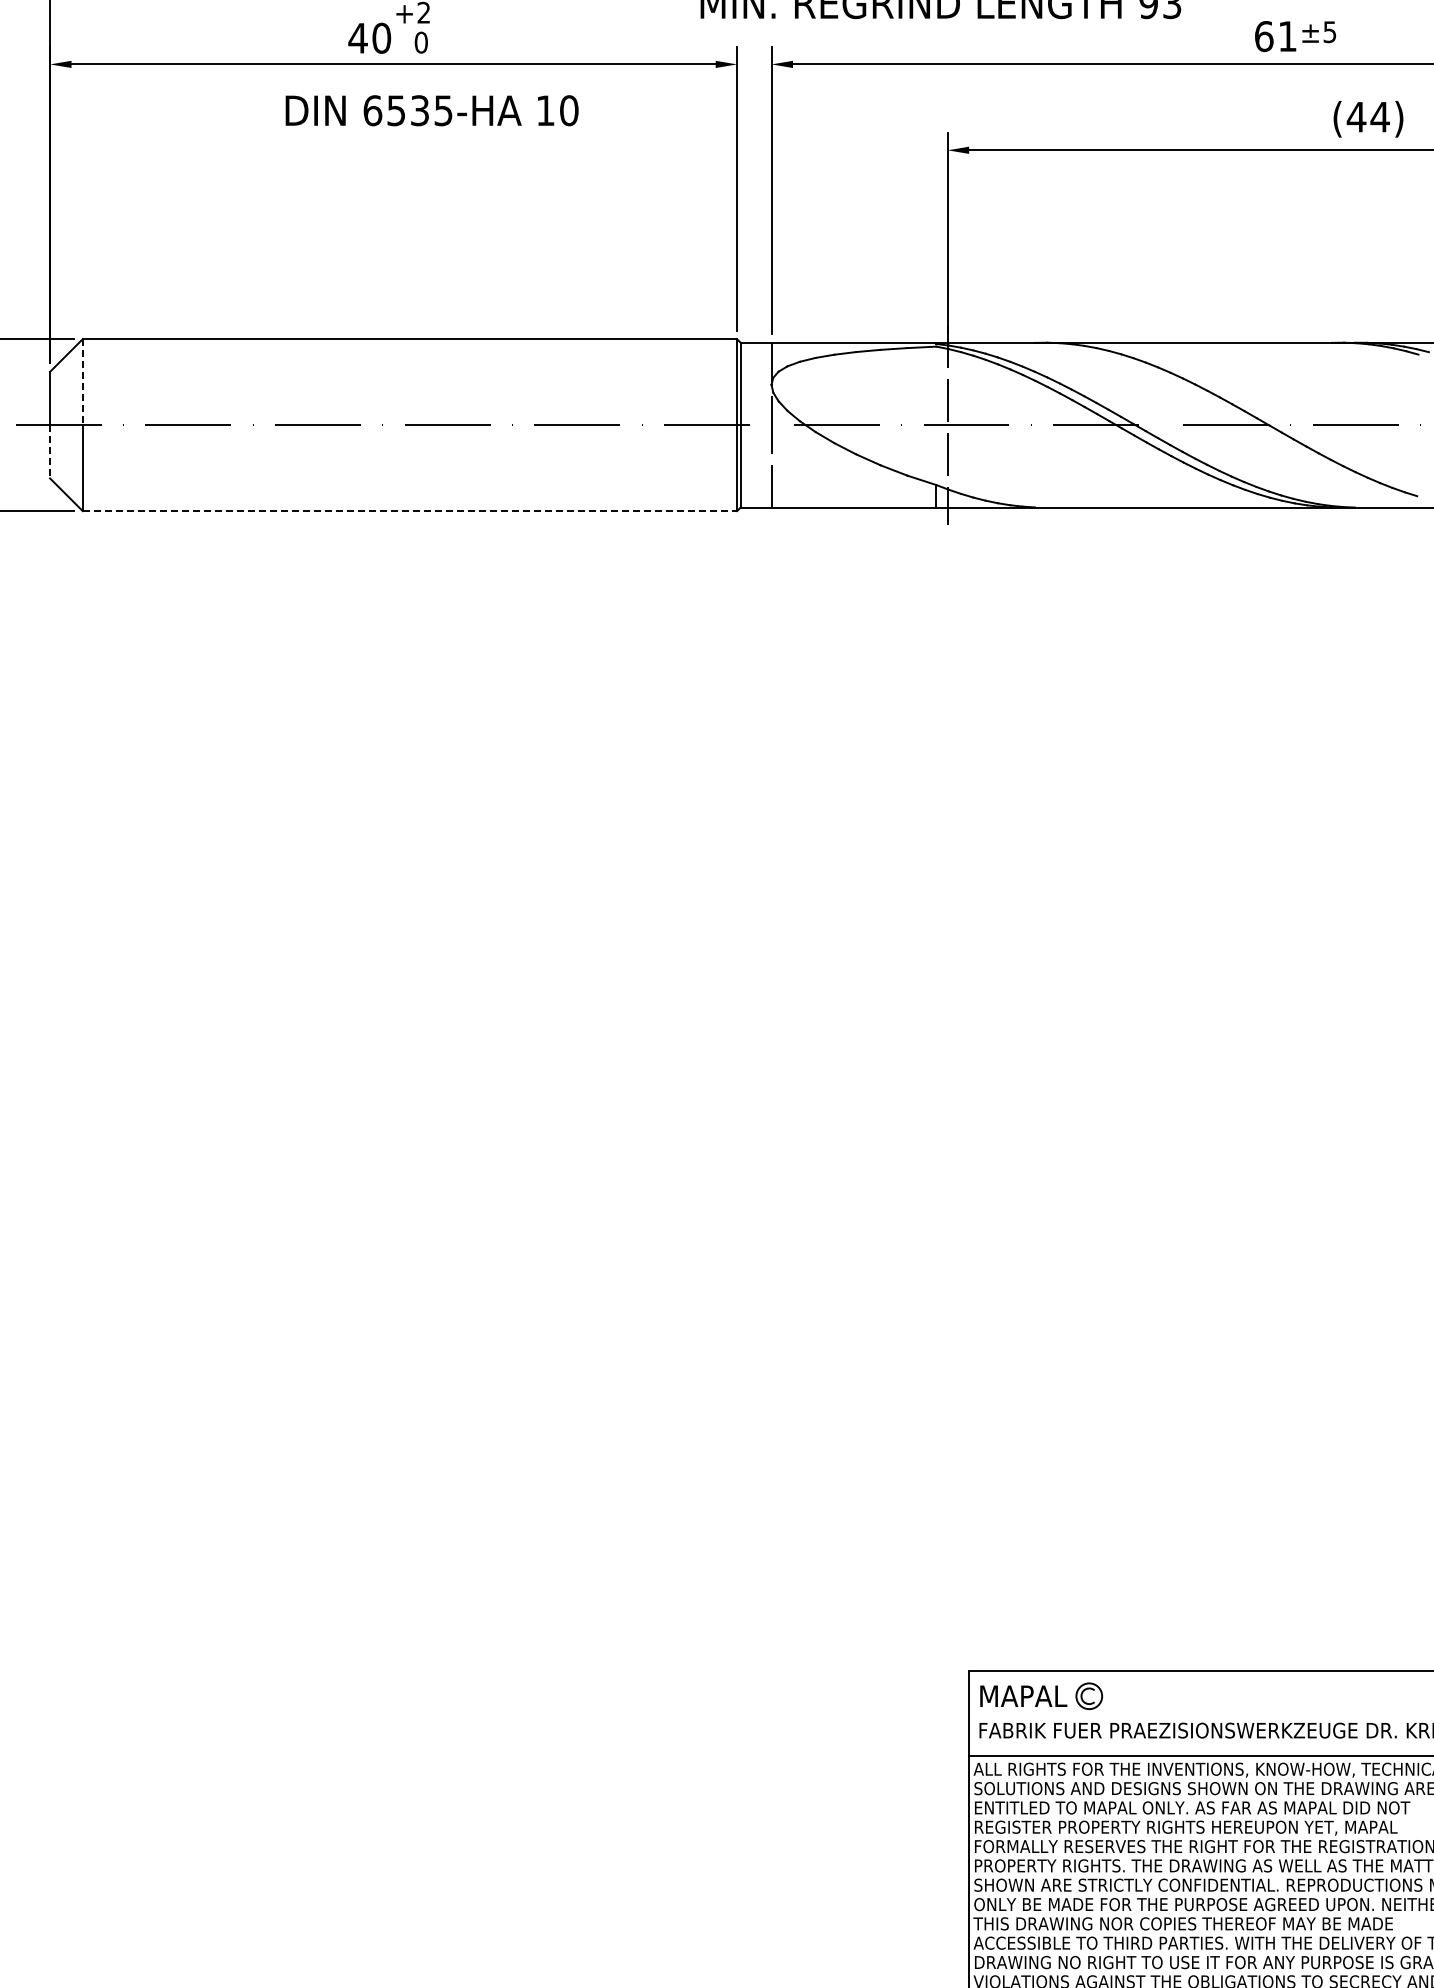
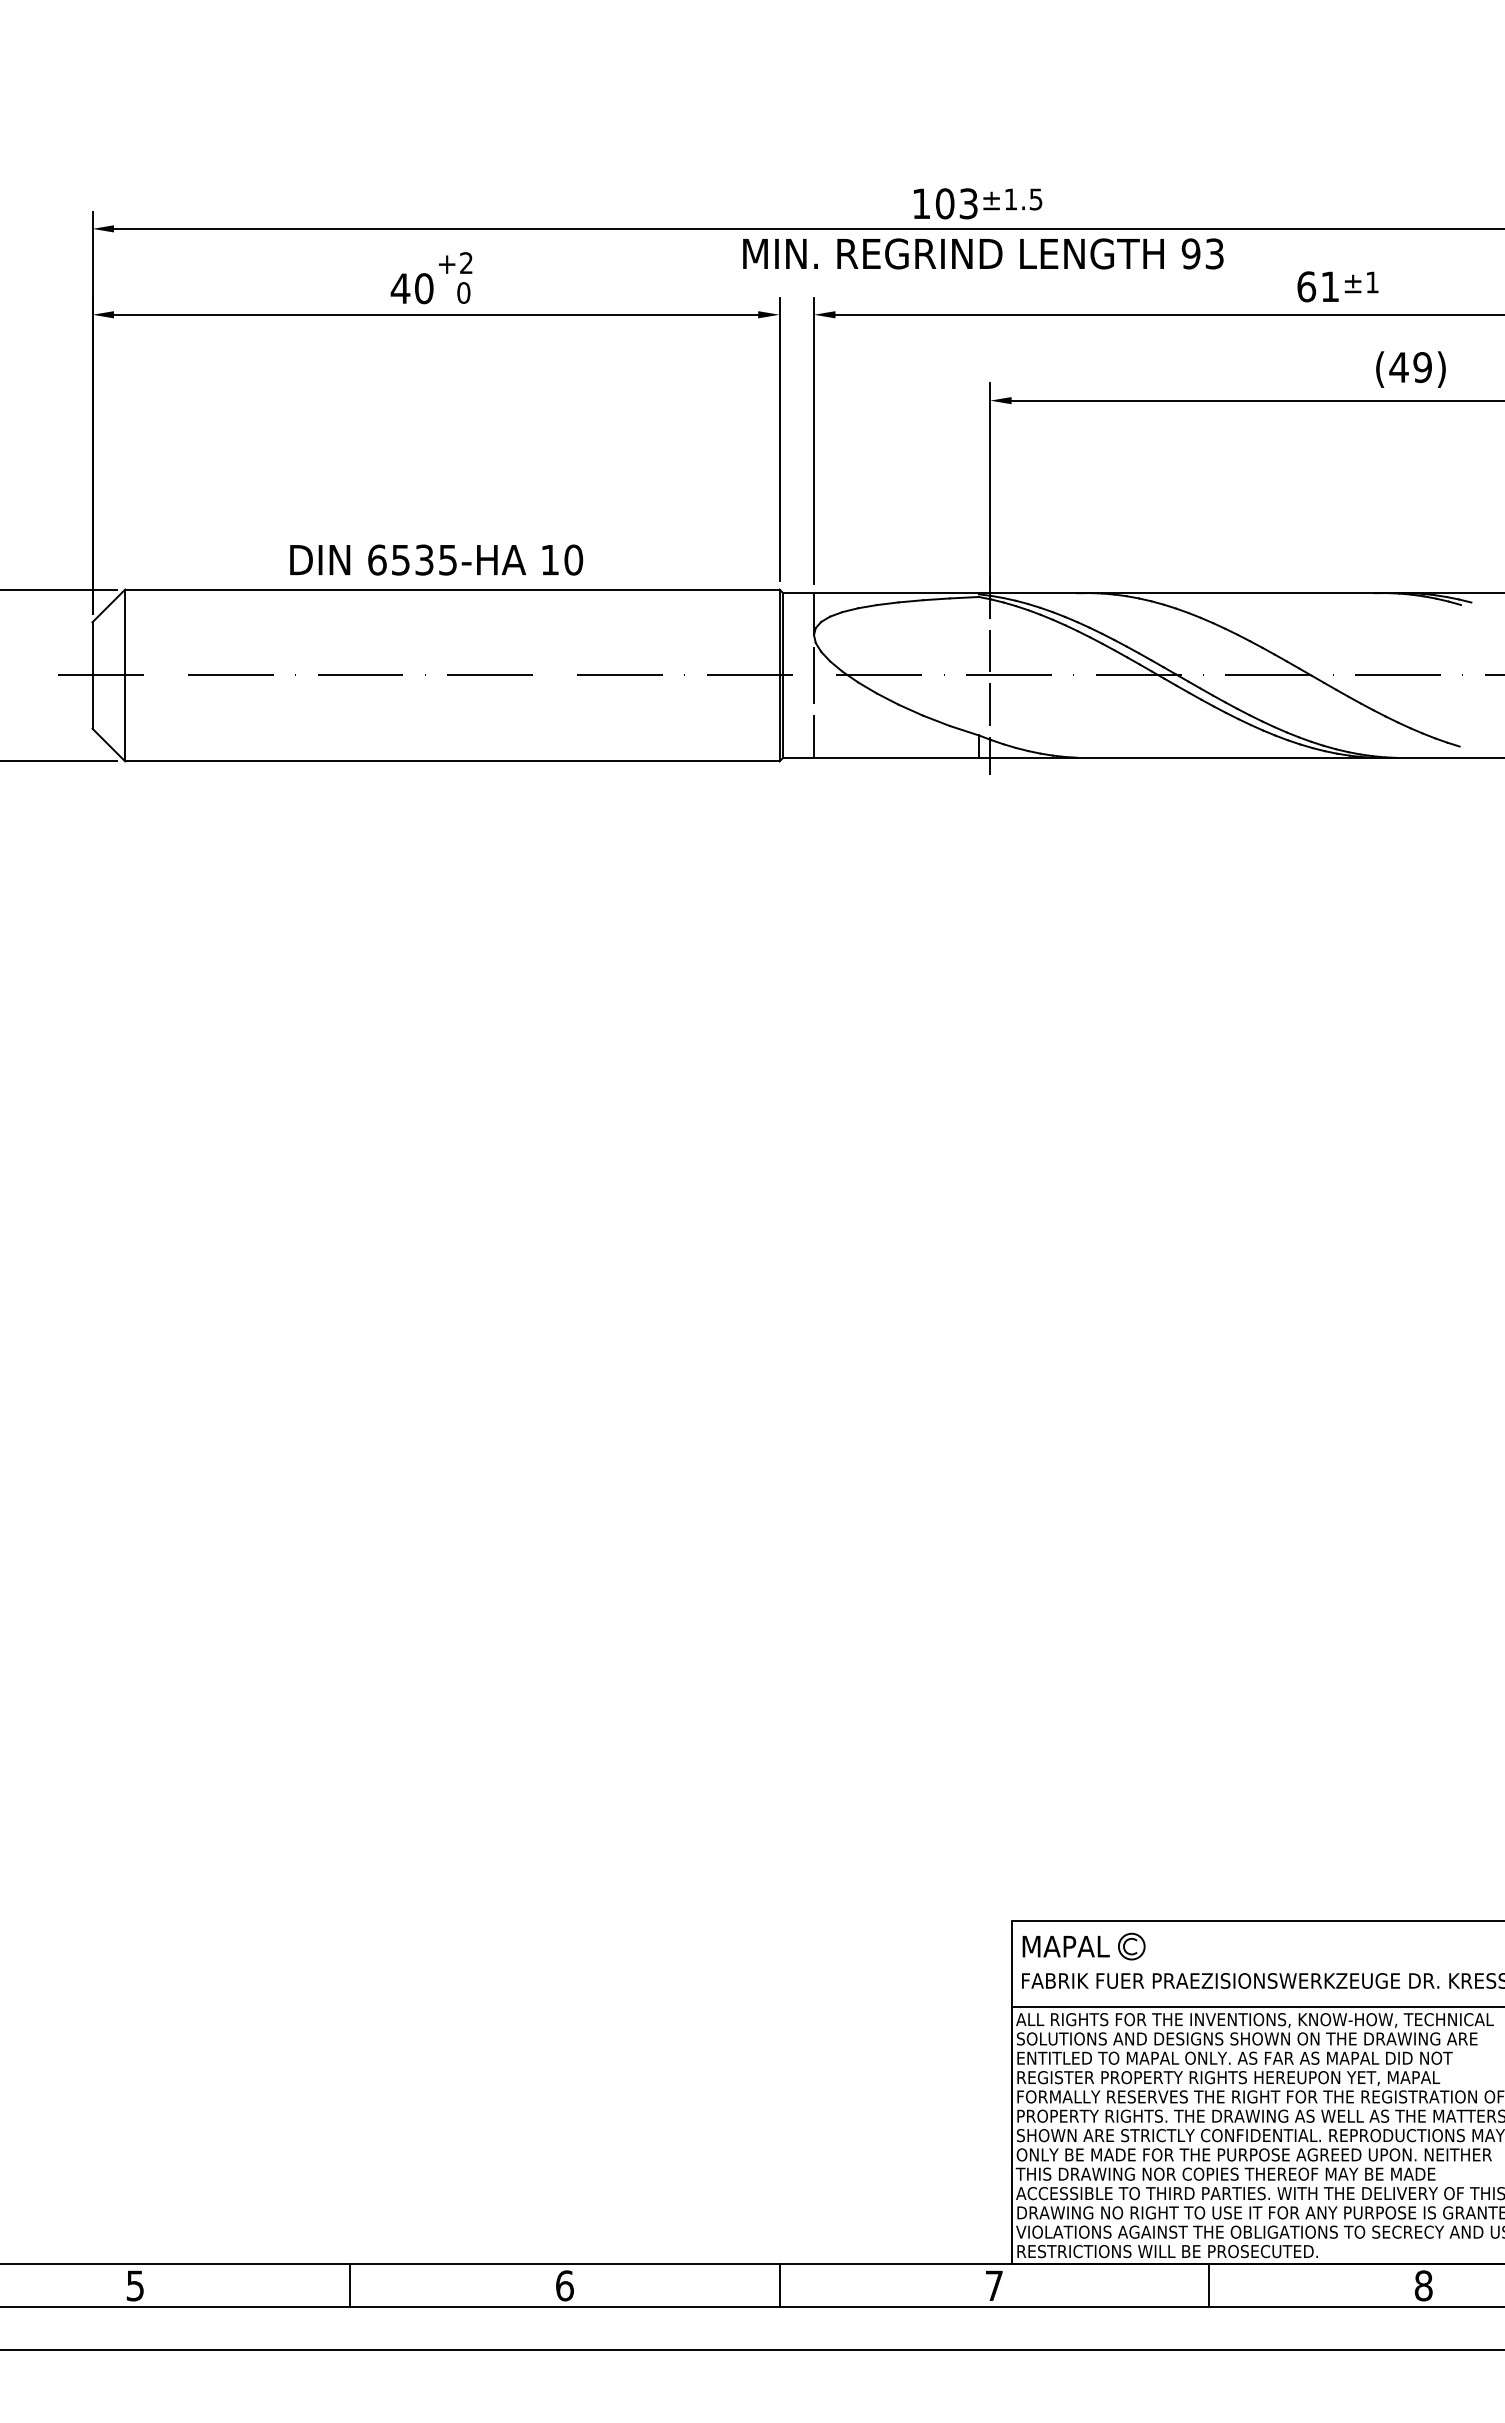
text: (1330, 32) -> (1372, 282), ±5 -> ±1
text: (432, 110) -> (436, 559), moved
text: (1380, 117) -> (1422, 367), (44) -> (49)
line: (83, 382) -> (125, 632), dashed -> solid
line: (50, 452) -> (92, 702), dashed -> solid
line: (410, 511) -> (452, 761), dashed -> solid

